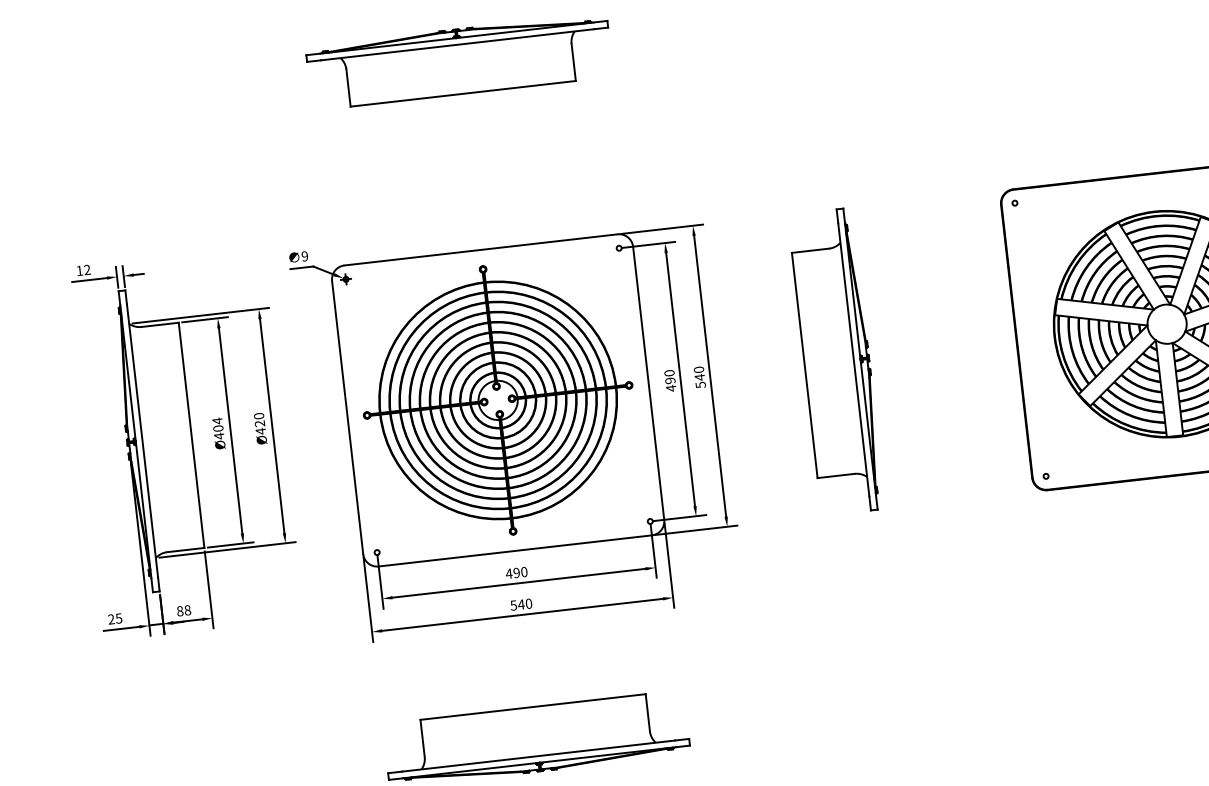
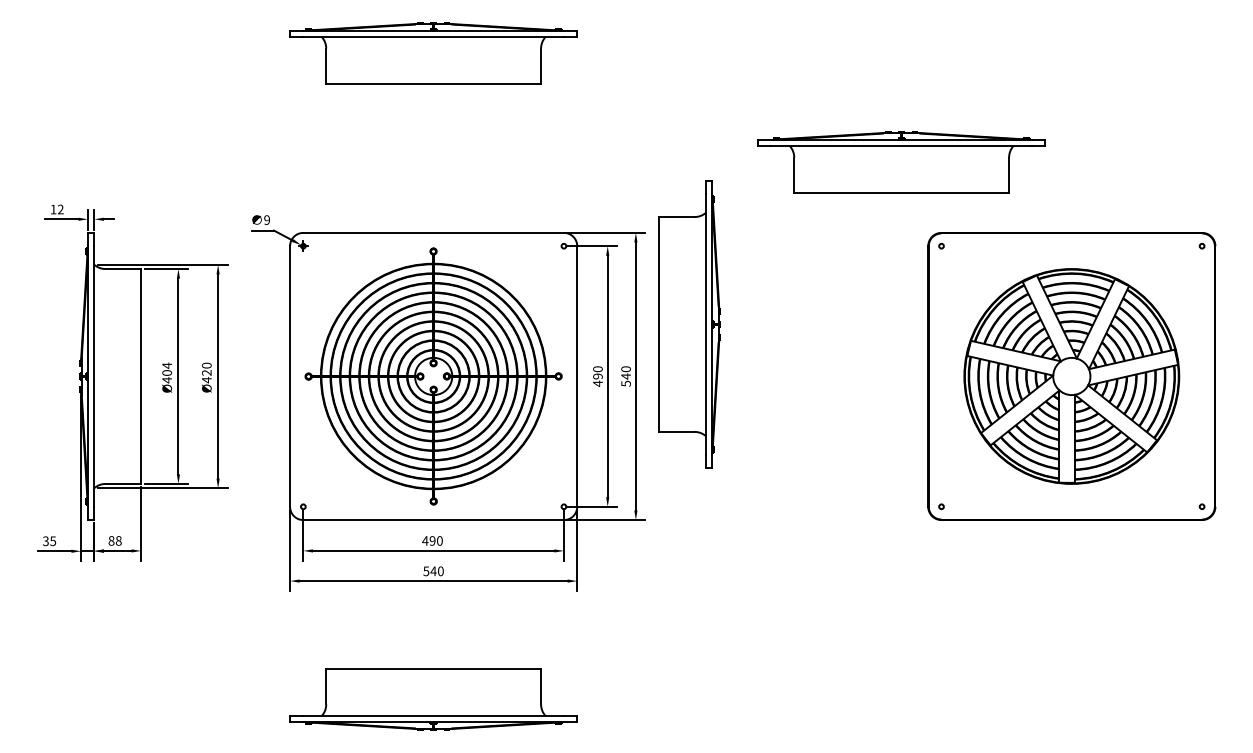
part: (963, 120) -> (901, 162), added
part: (836, 361) -> (689, 324), moved
text: (110, 619) -> (45, 541), 25 -> 35

